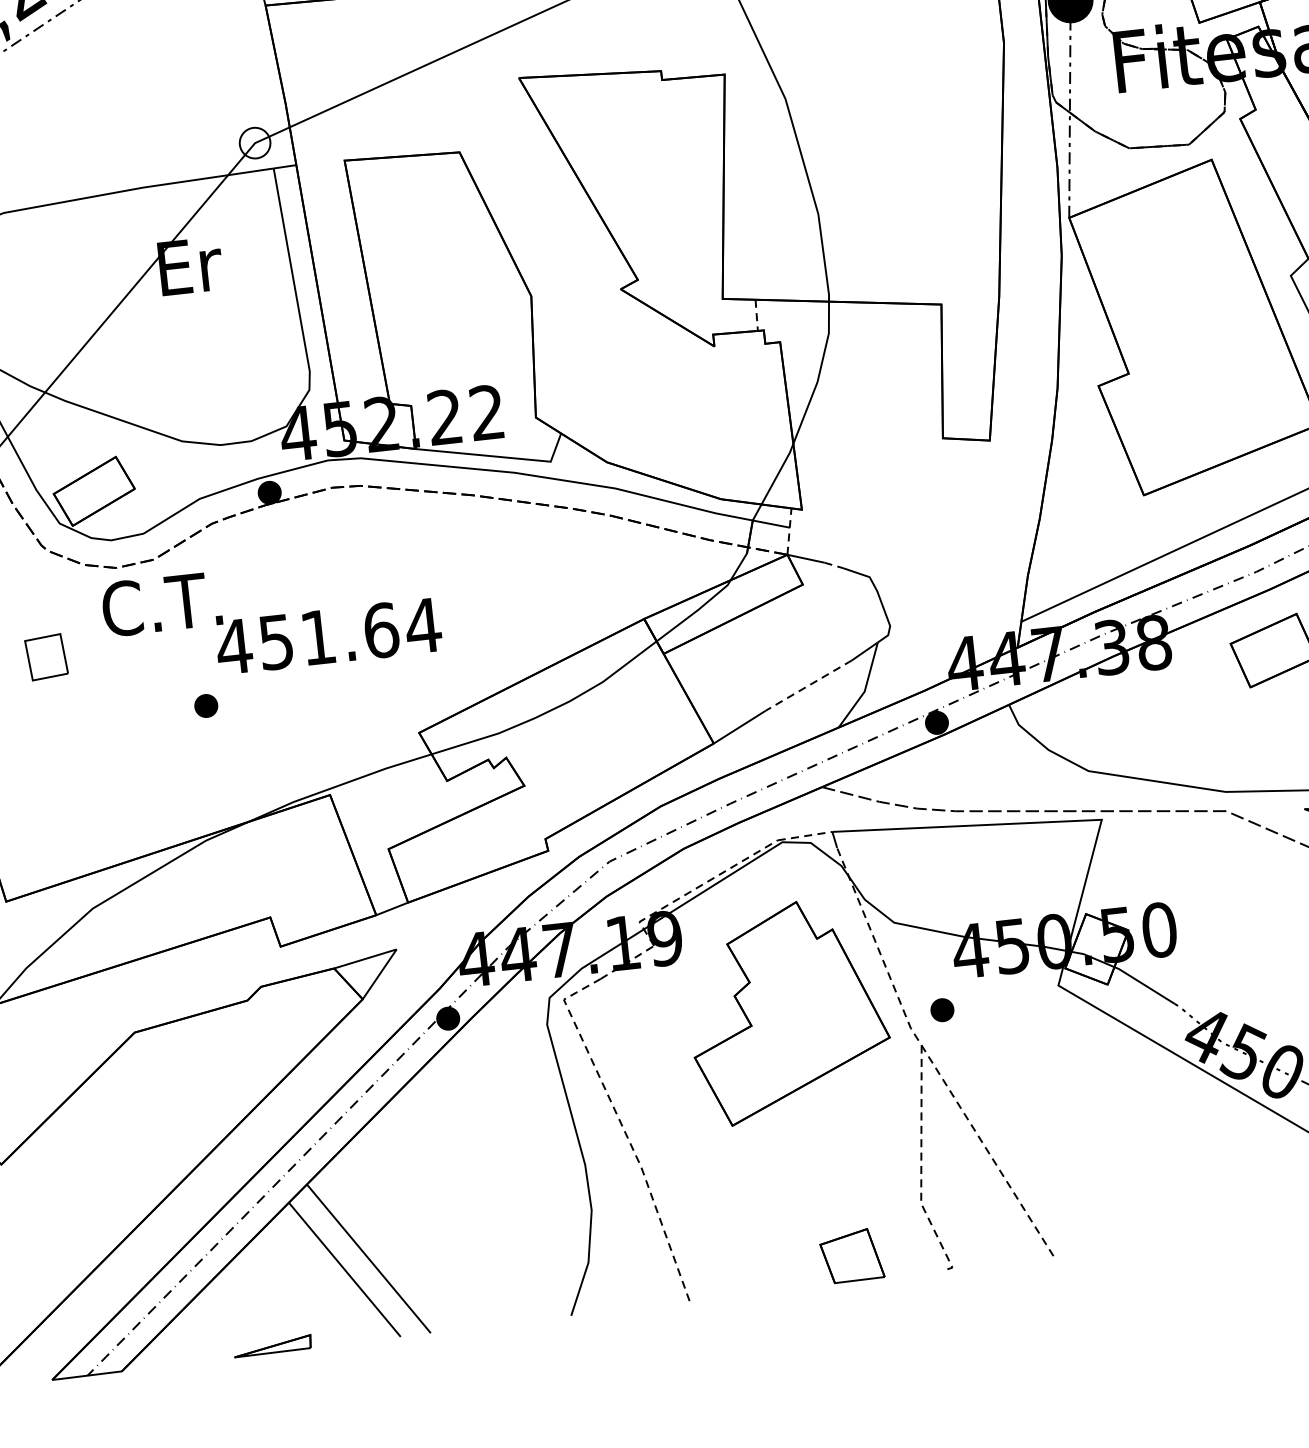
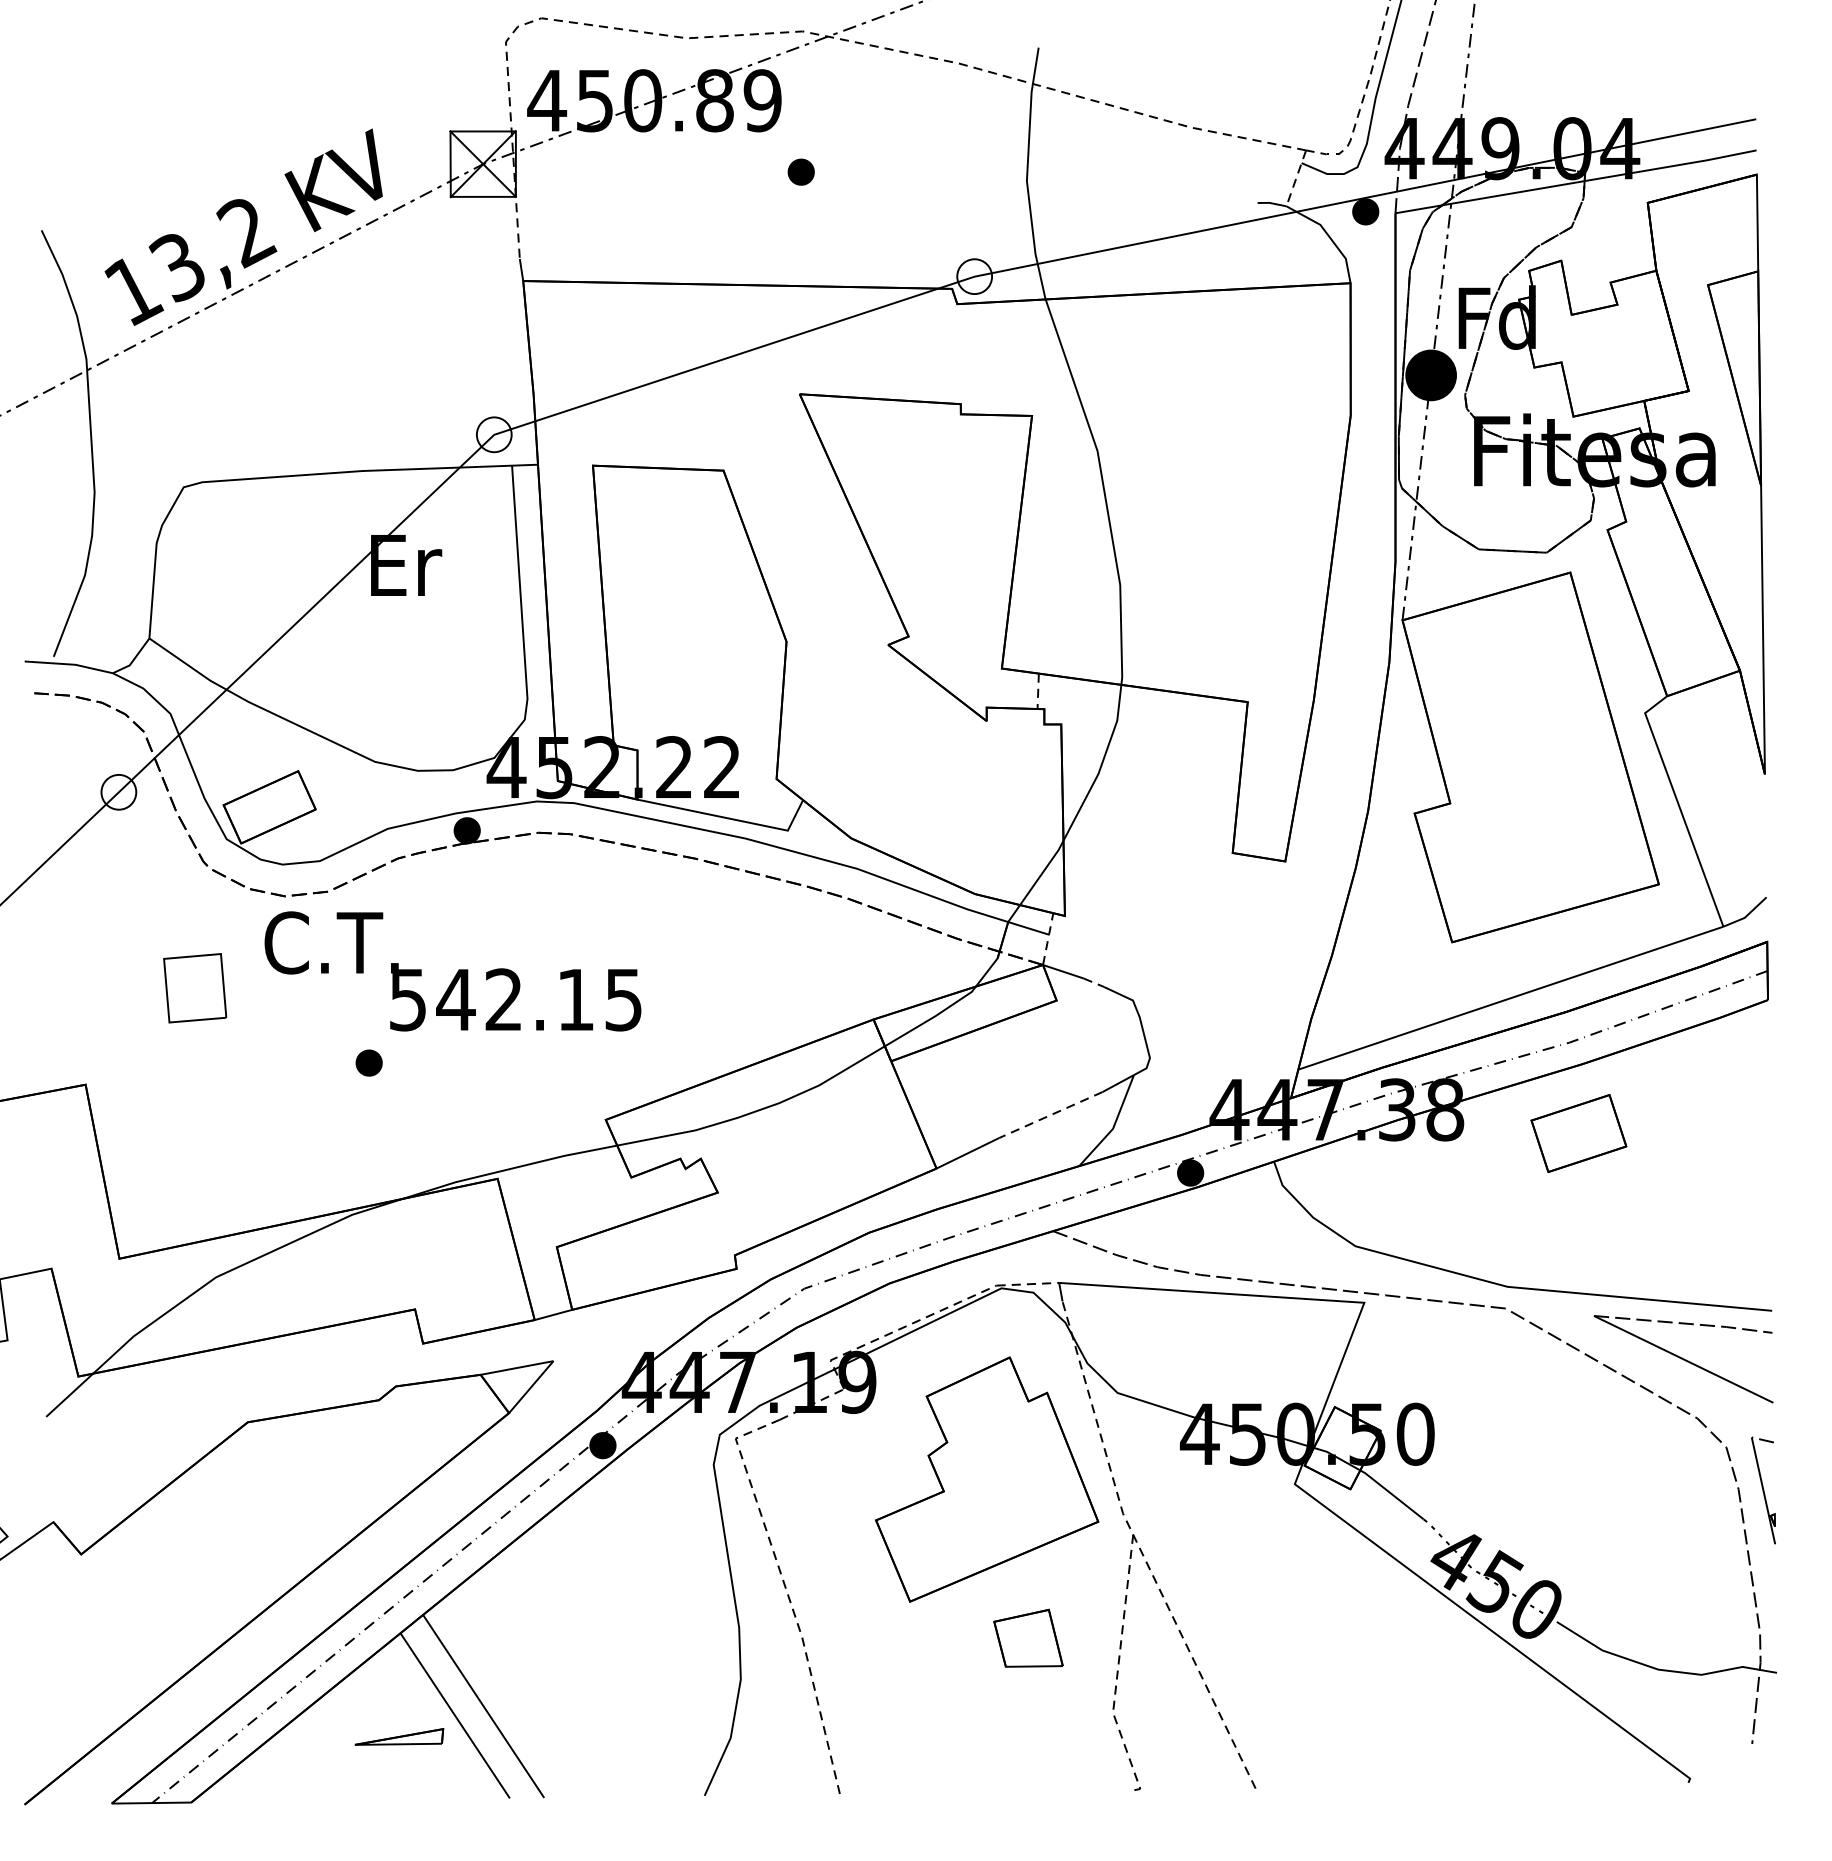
text: (328, 636) -> (515, 999), 451.64 -> 542.15
part: (46, 657) -> (195, 988), size x1.4
part: (941, 1010) -> (1160, 1497), removed
part: (851, 1255) -> (1028, 1637), moved
part: (272, 1345) -> (399, 1736), moved

